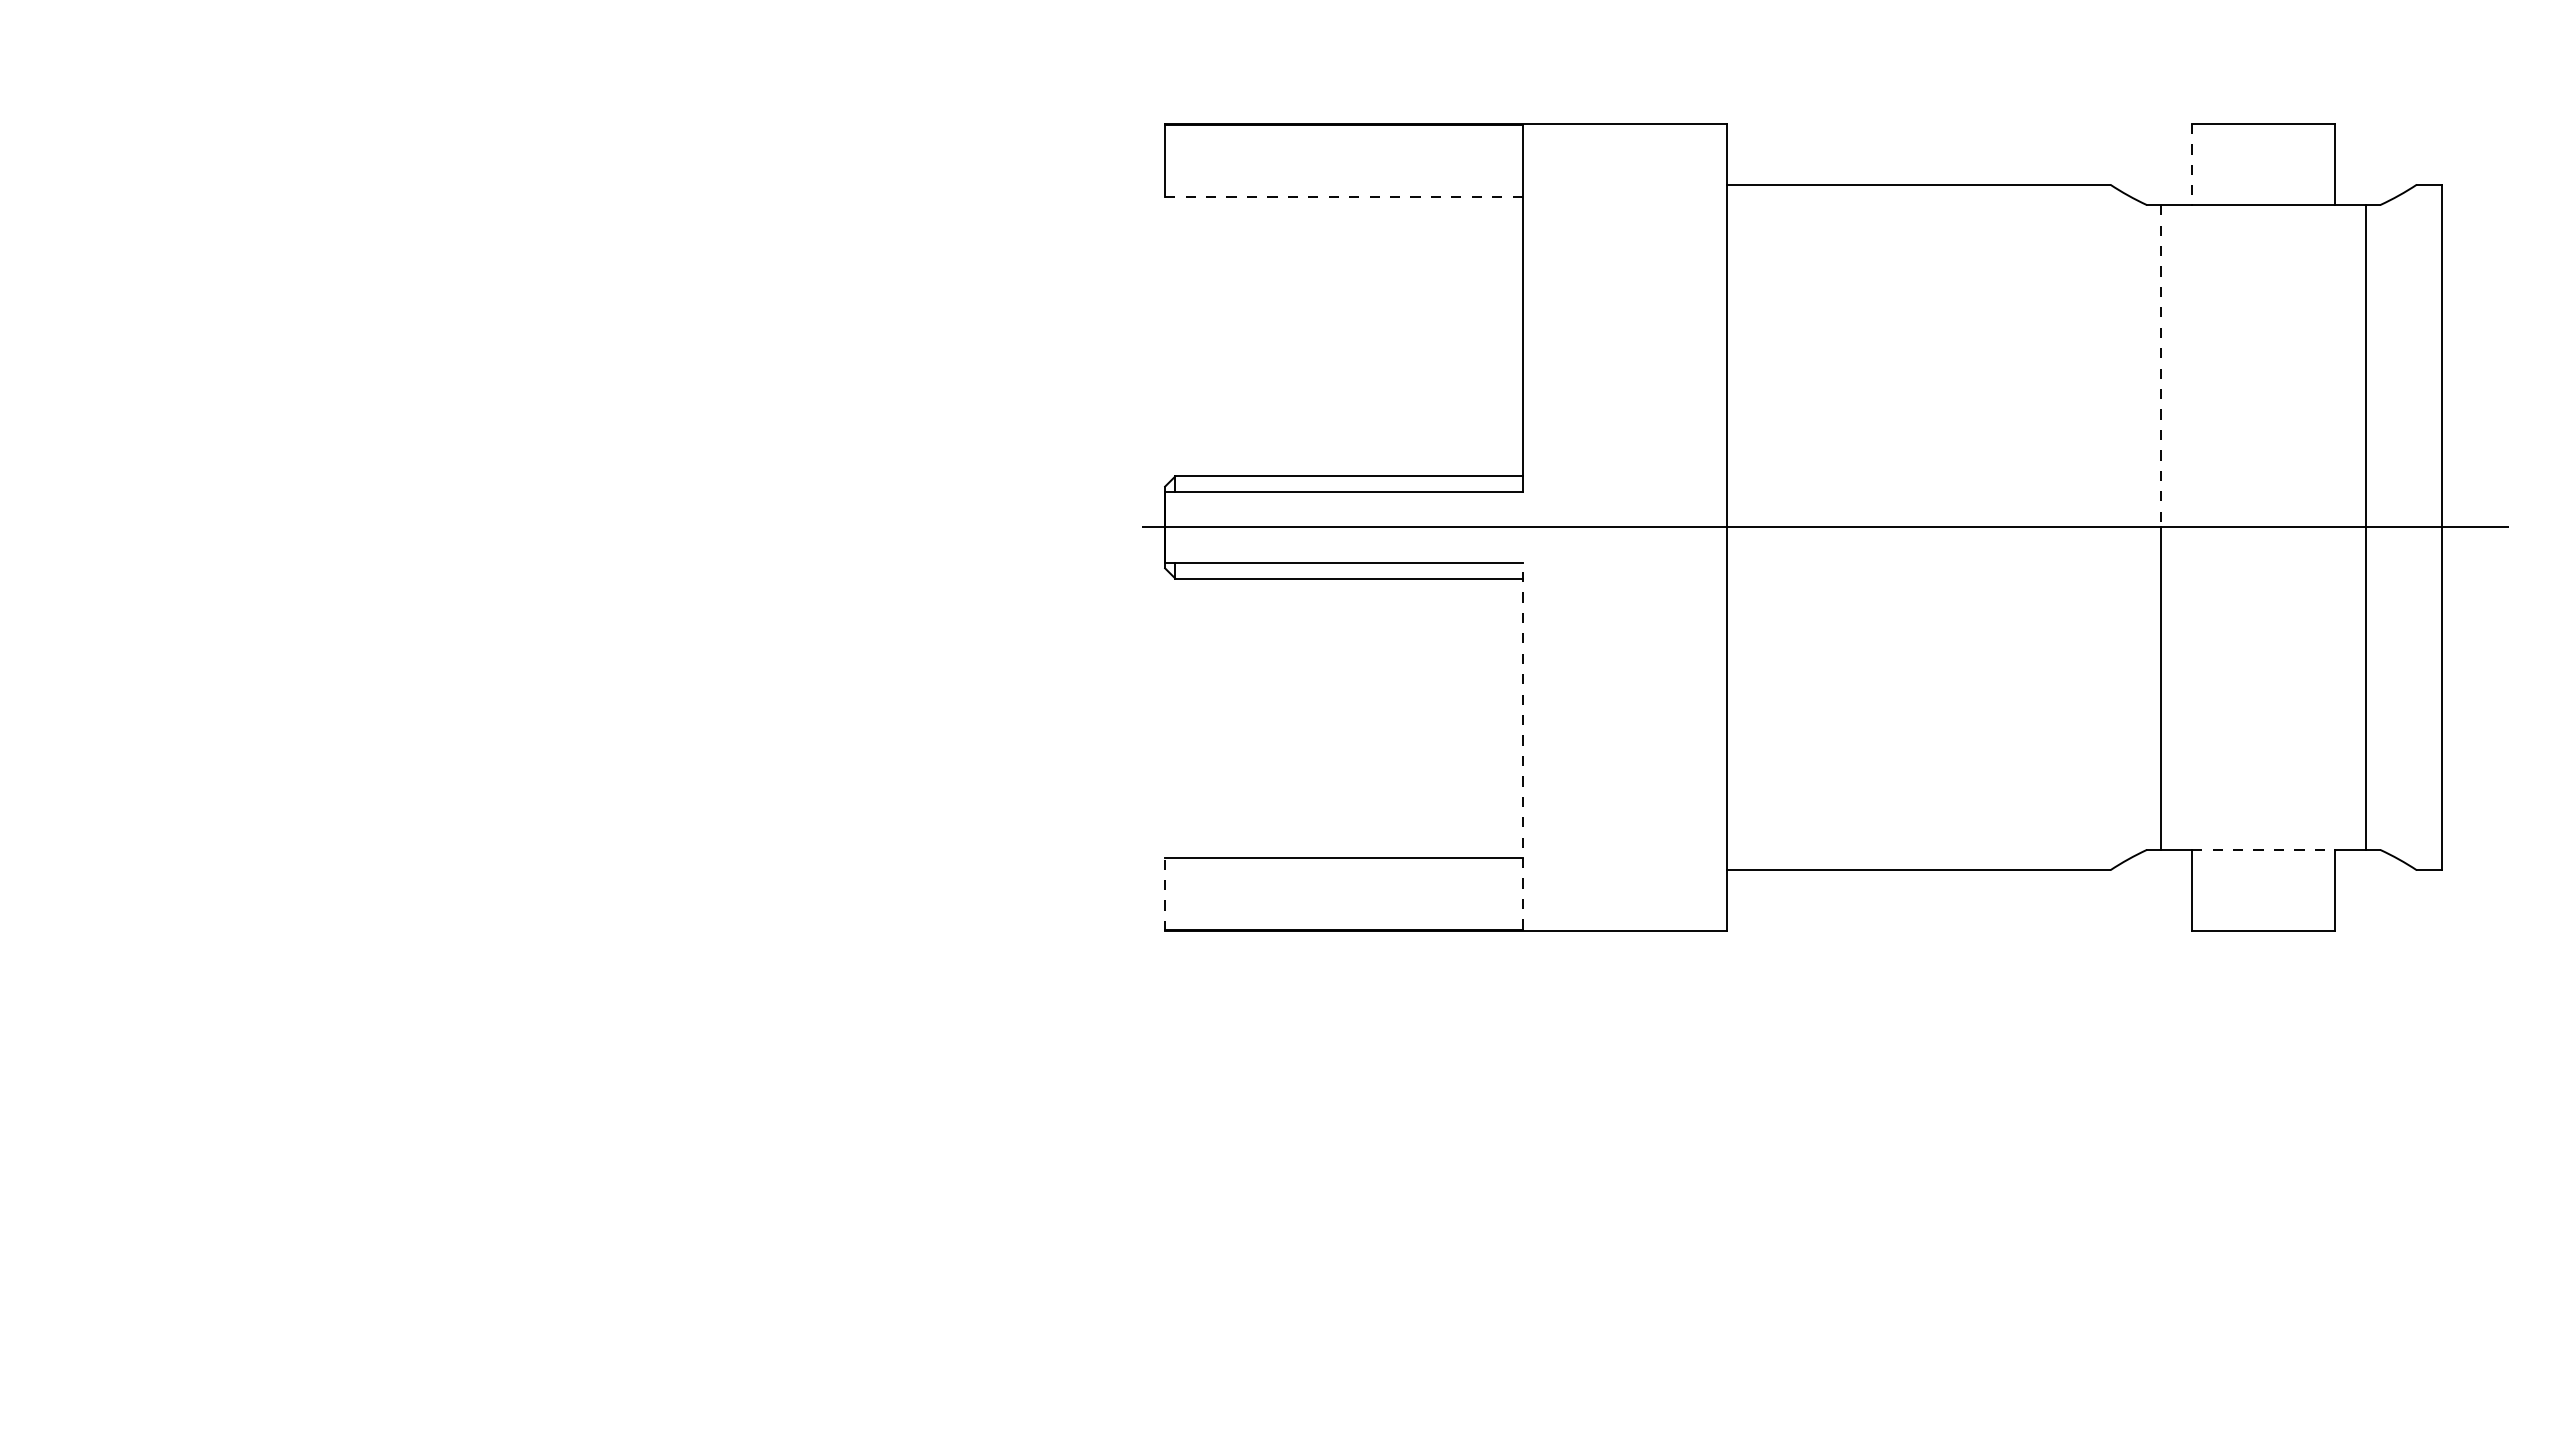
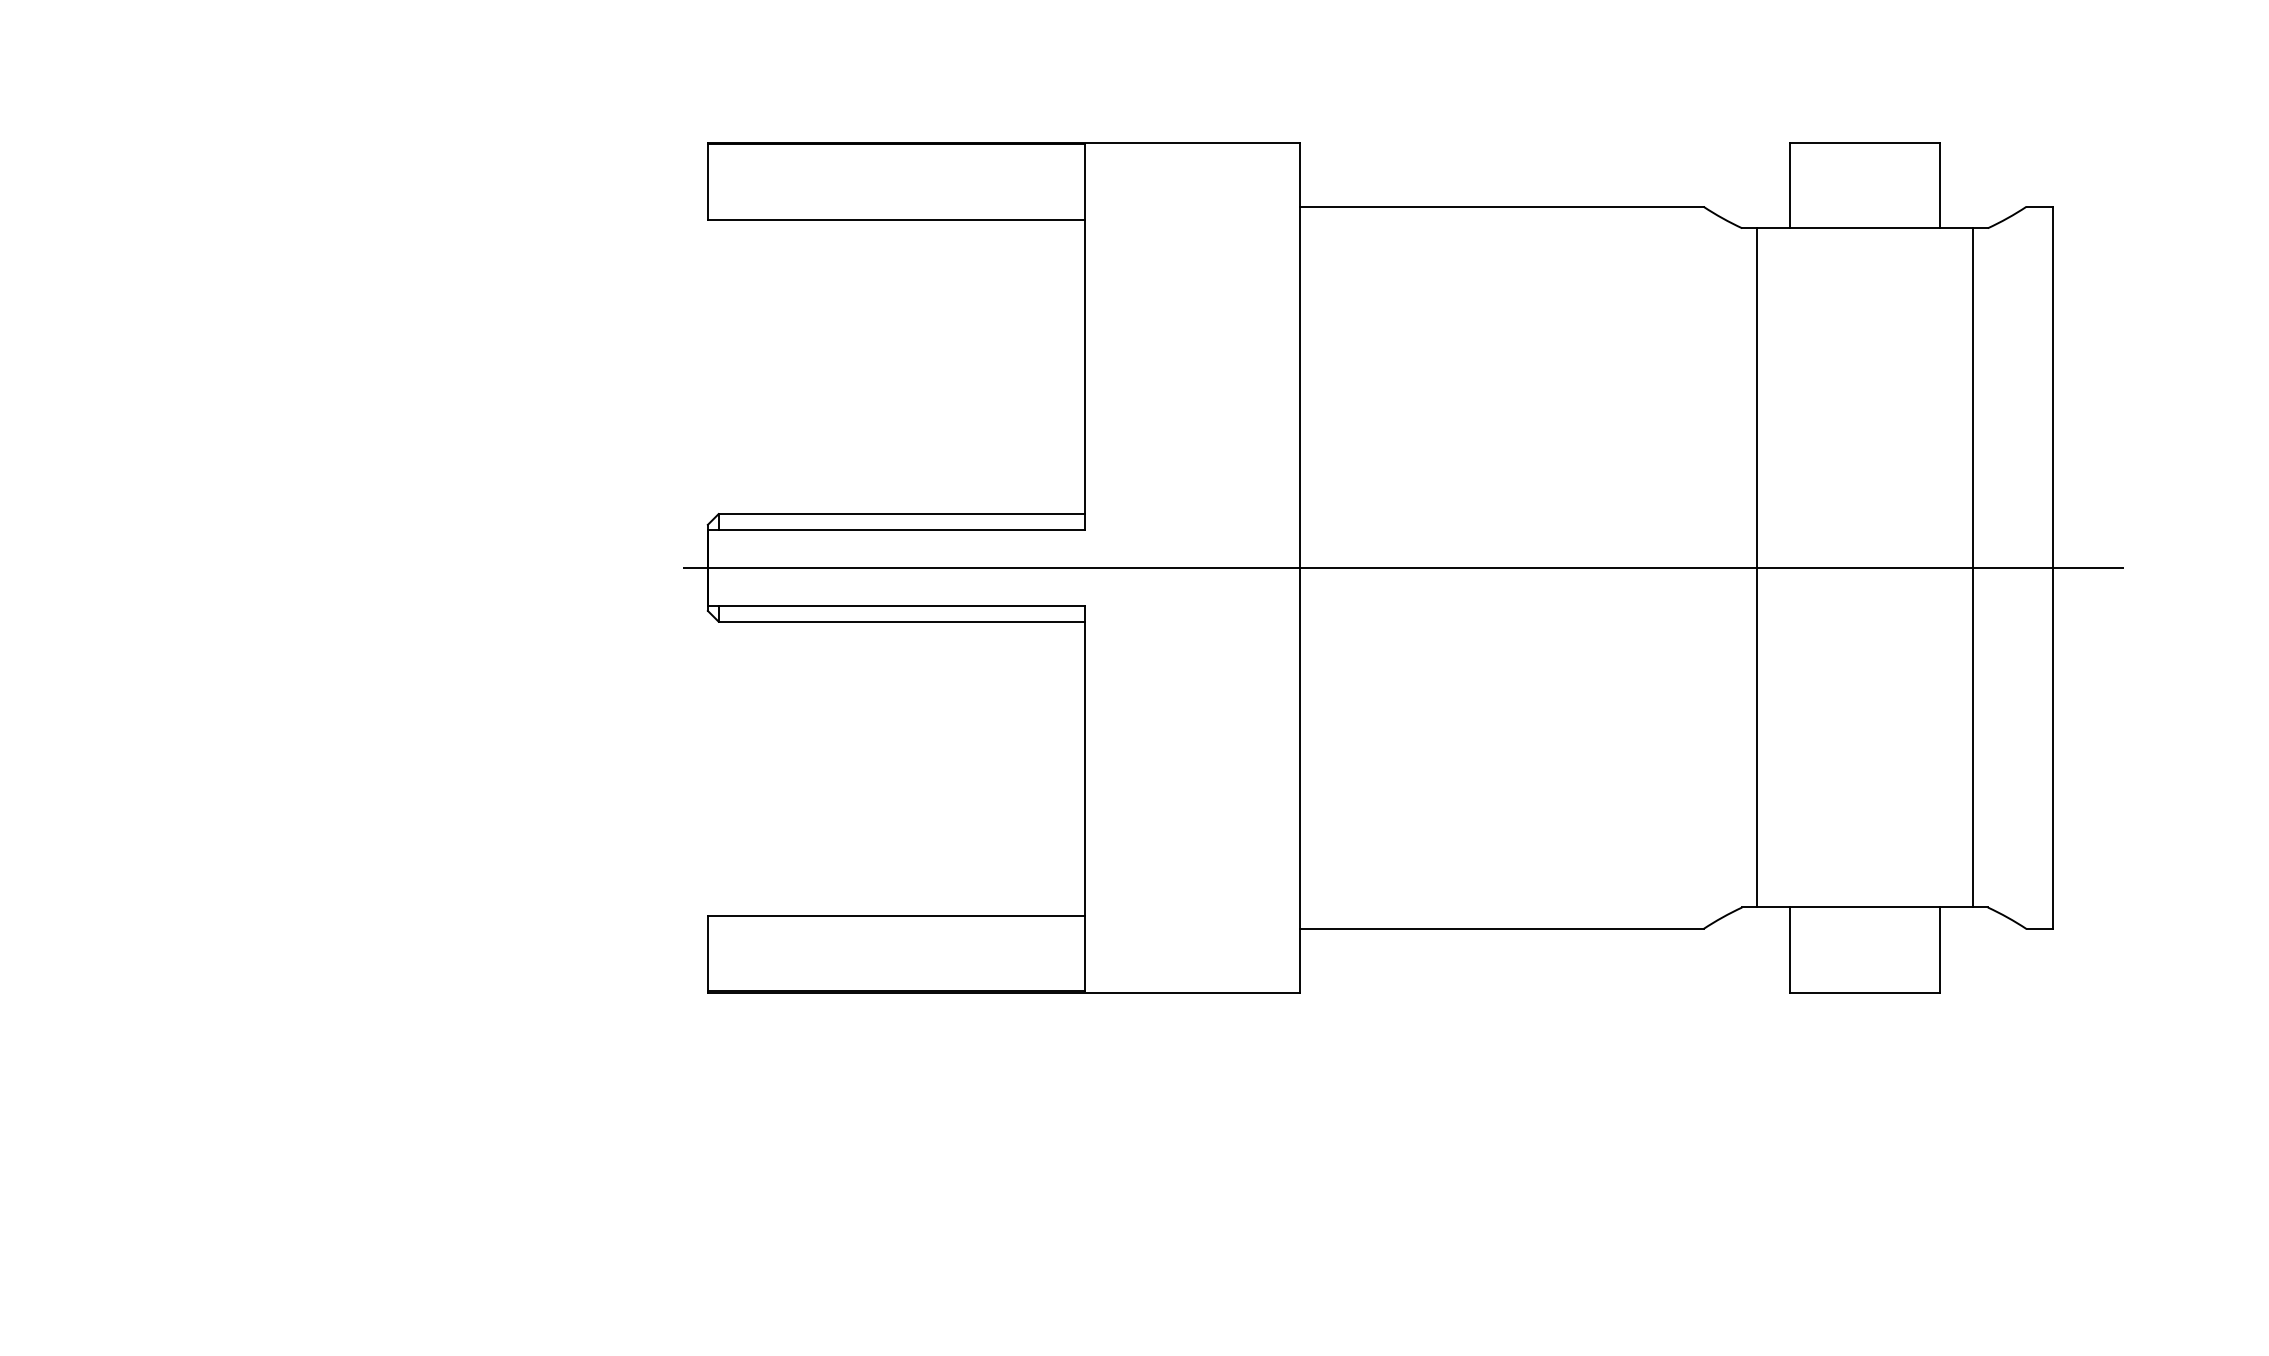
line: (2192, 164) -> (1790, 185), dashed -> solid
line: (1343, 197) -> (895, 220), dashed -> solid
line: (2161, 366) -> (1757, 398), dashed -> solid
line: (1522, 745) -> (1084, 797), dashed -> solid
line: (2263, 849) -> (1864, 907), dashed -> solid
line: (1165, 894) -> (708, 954), dashed -> solid

